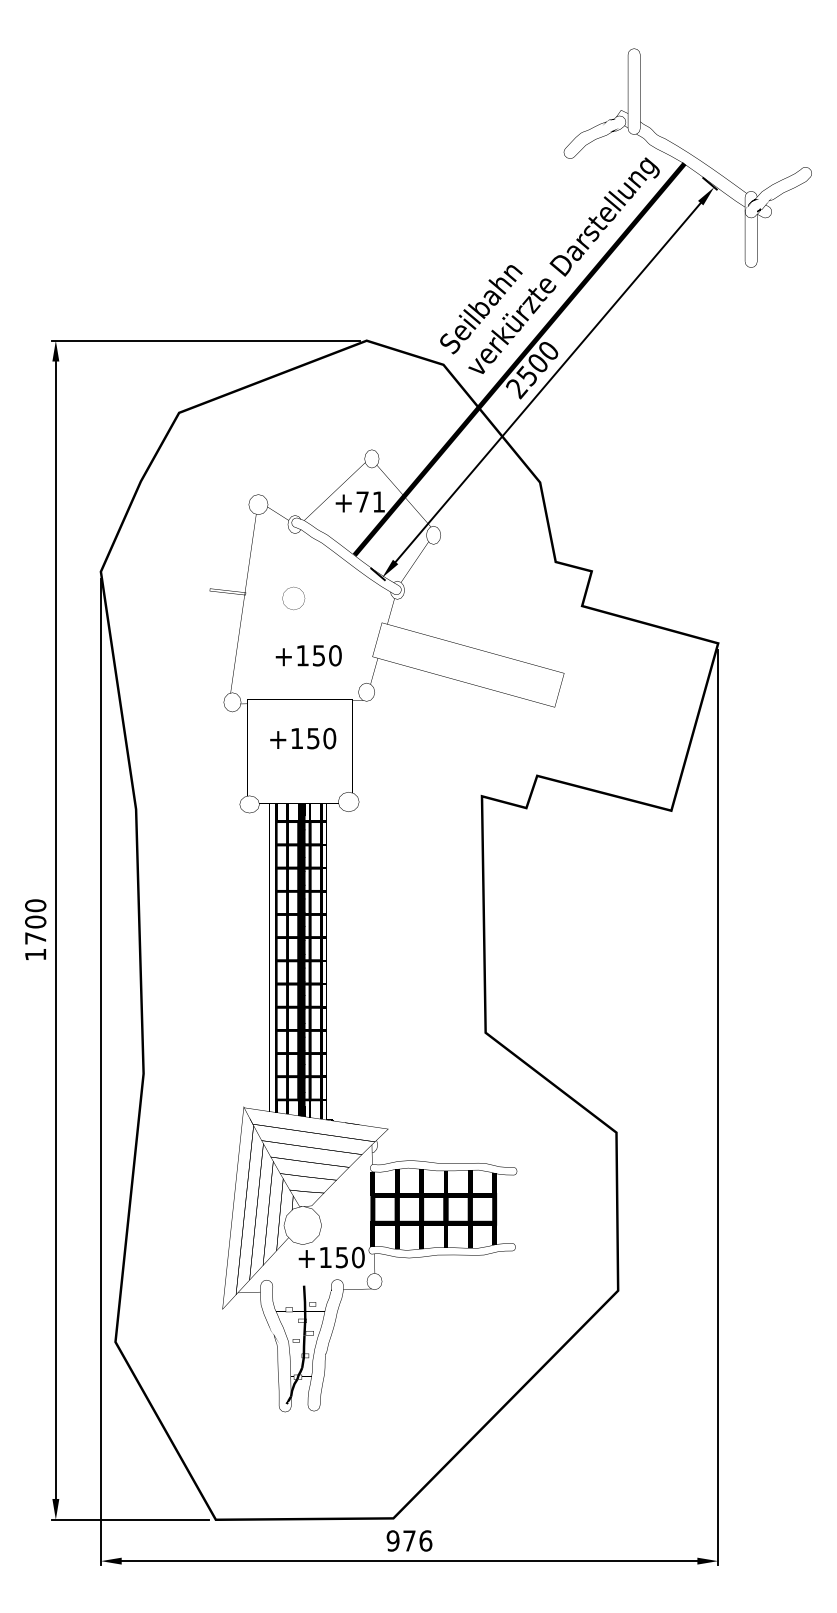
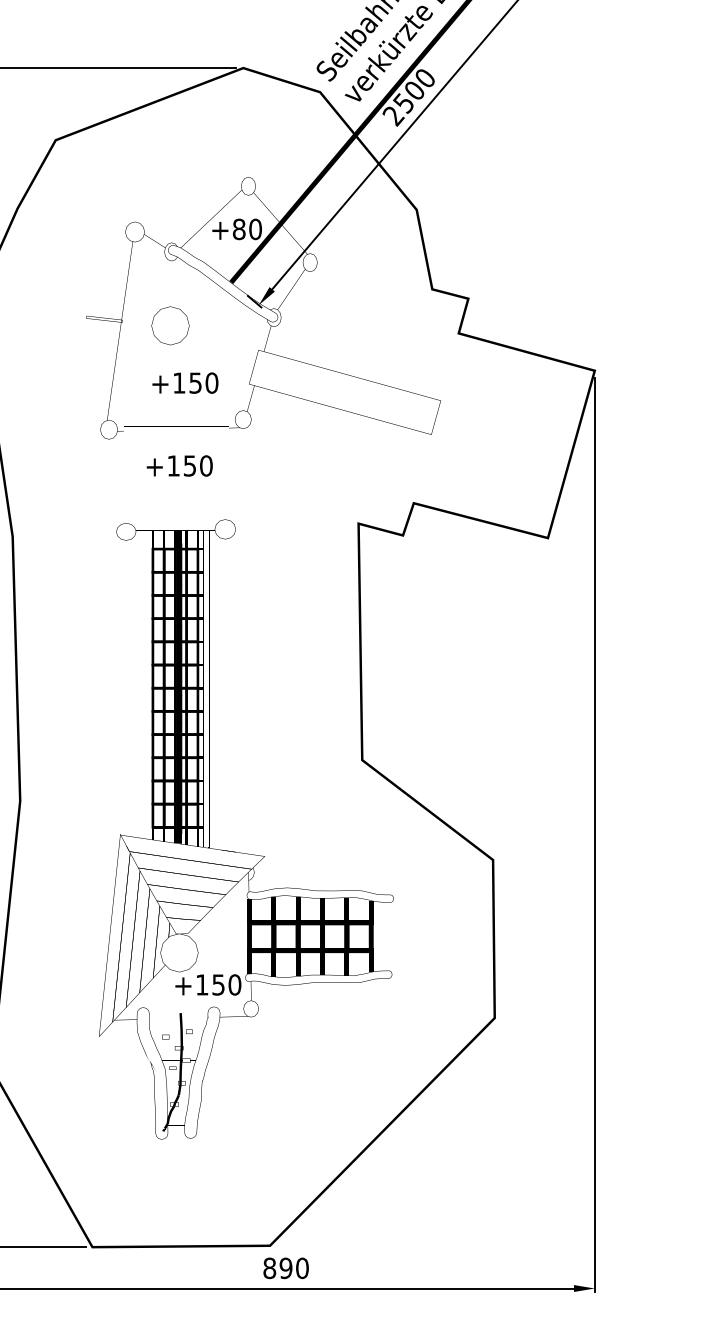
text: (370, 501) -> (247, 228), +71 -> +80
part: (293, 598) -> (170, 325), size x1.67
text: (409, 1540) -> (286, 1267), 976 -> 890

